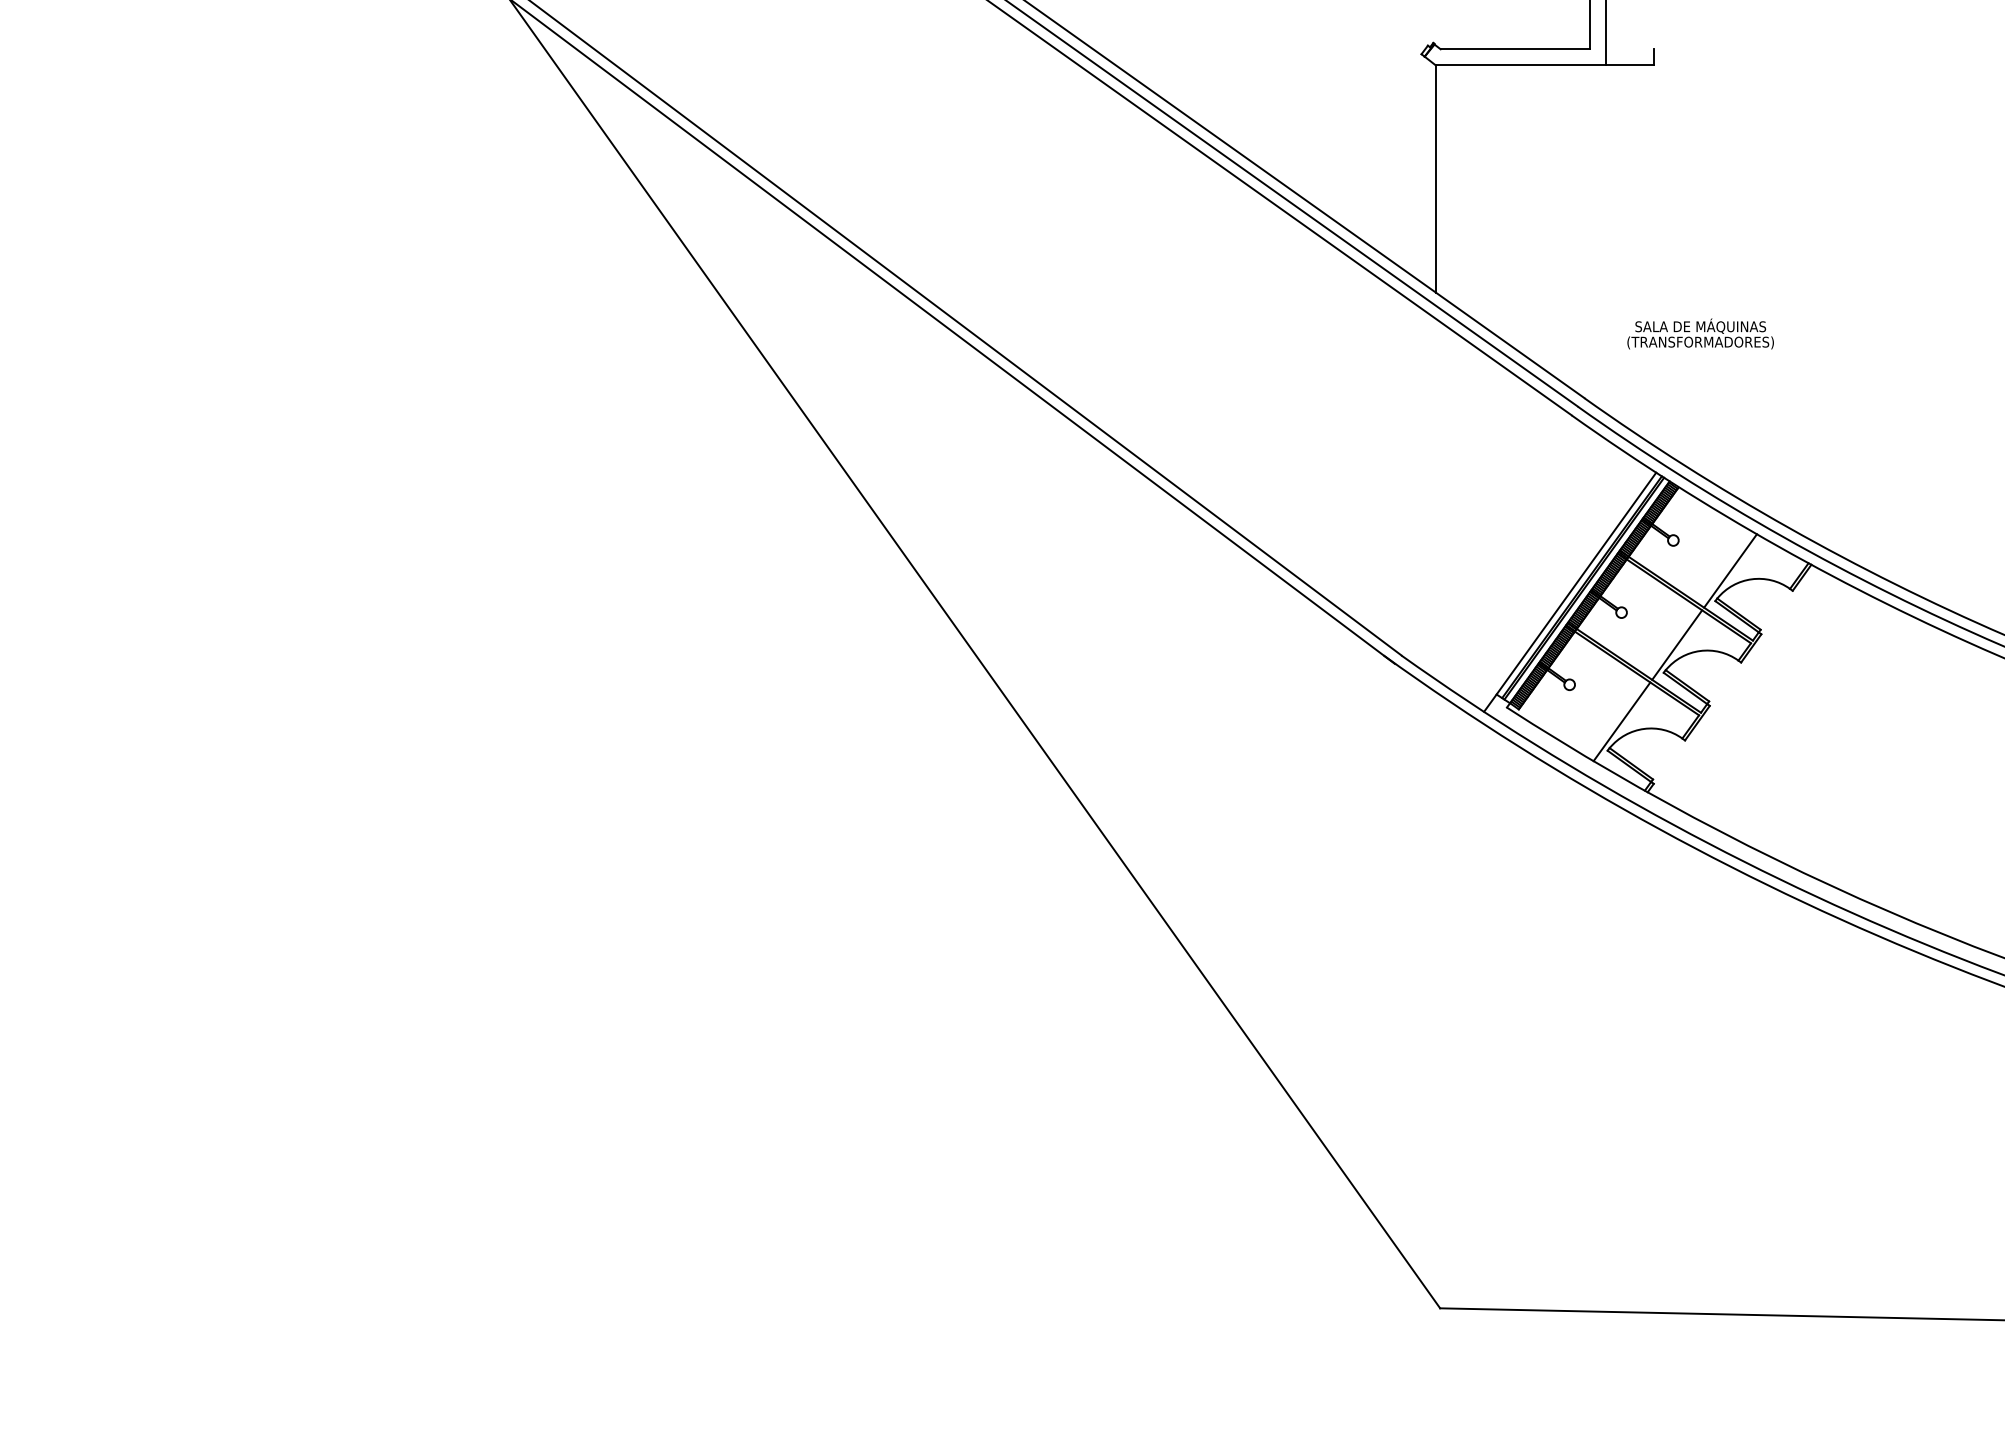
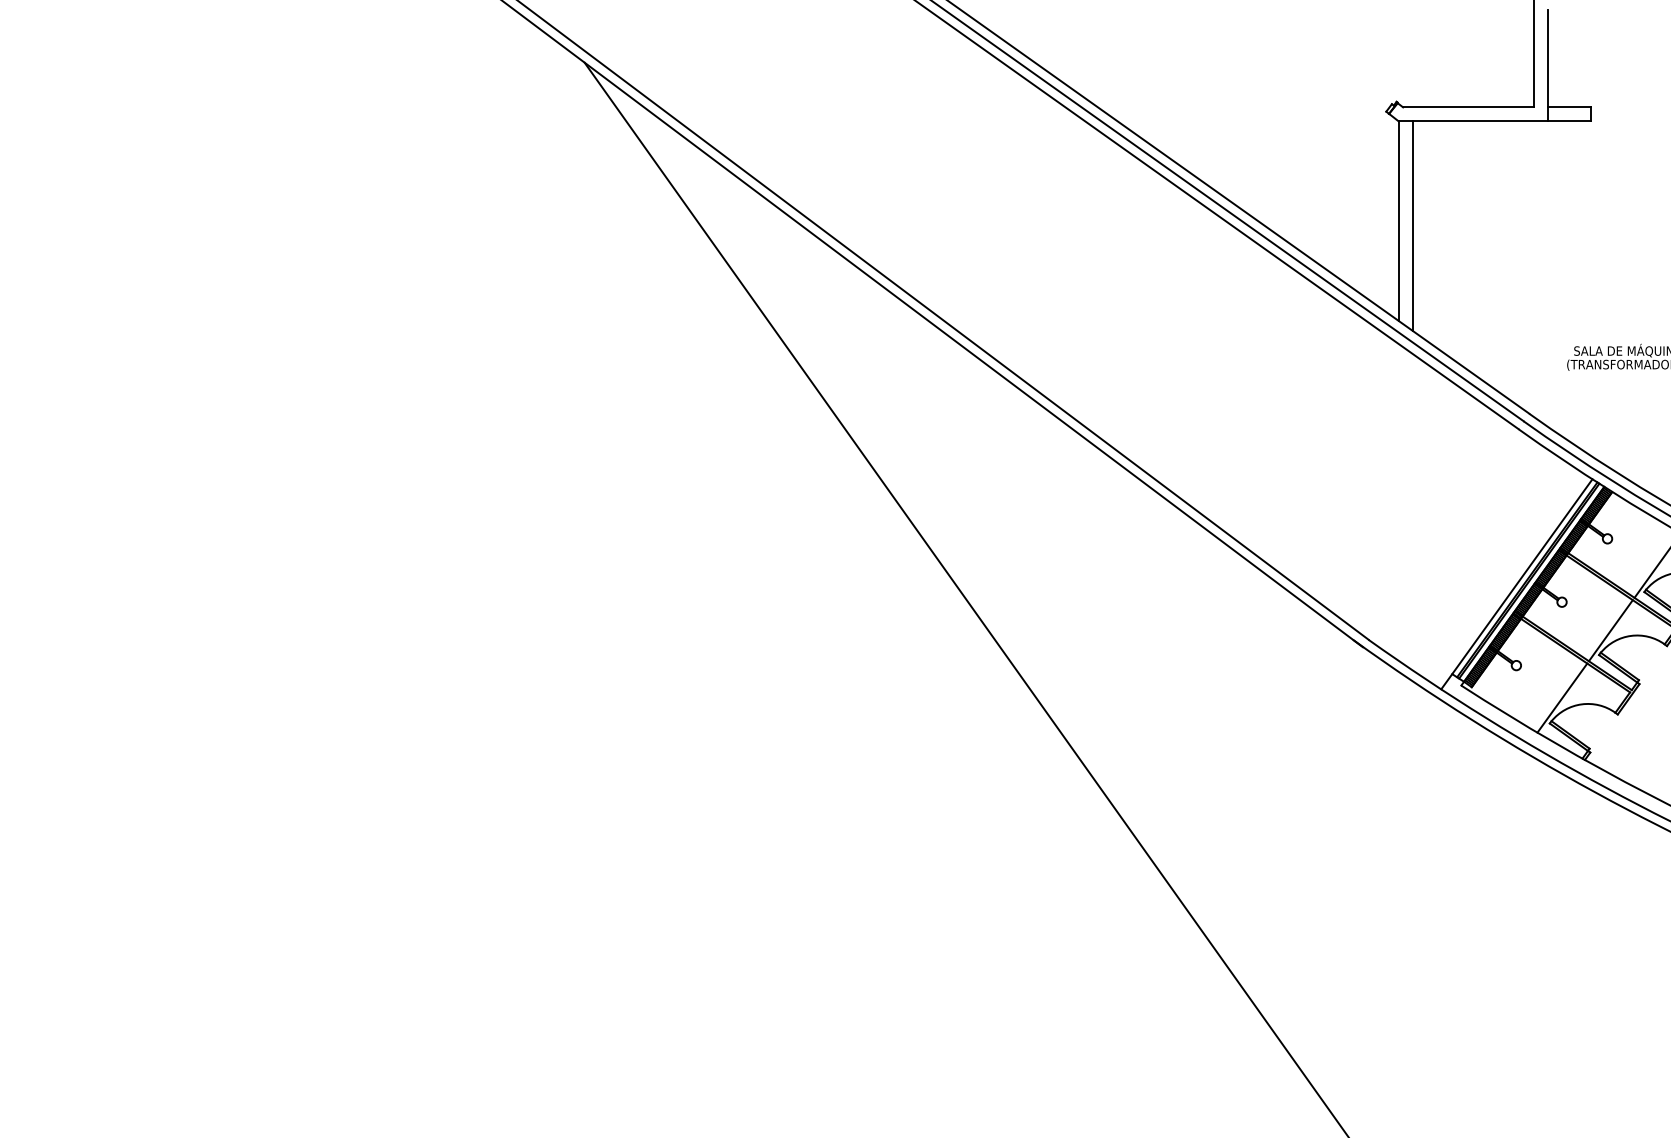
line: (1630, 49) -> (1569, 107), added
line: (1451, 184) -> (1412, 226), added

